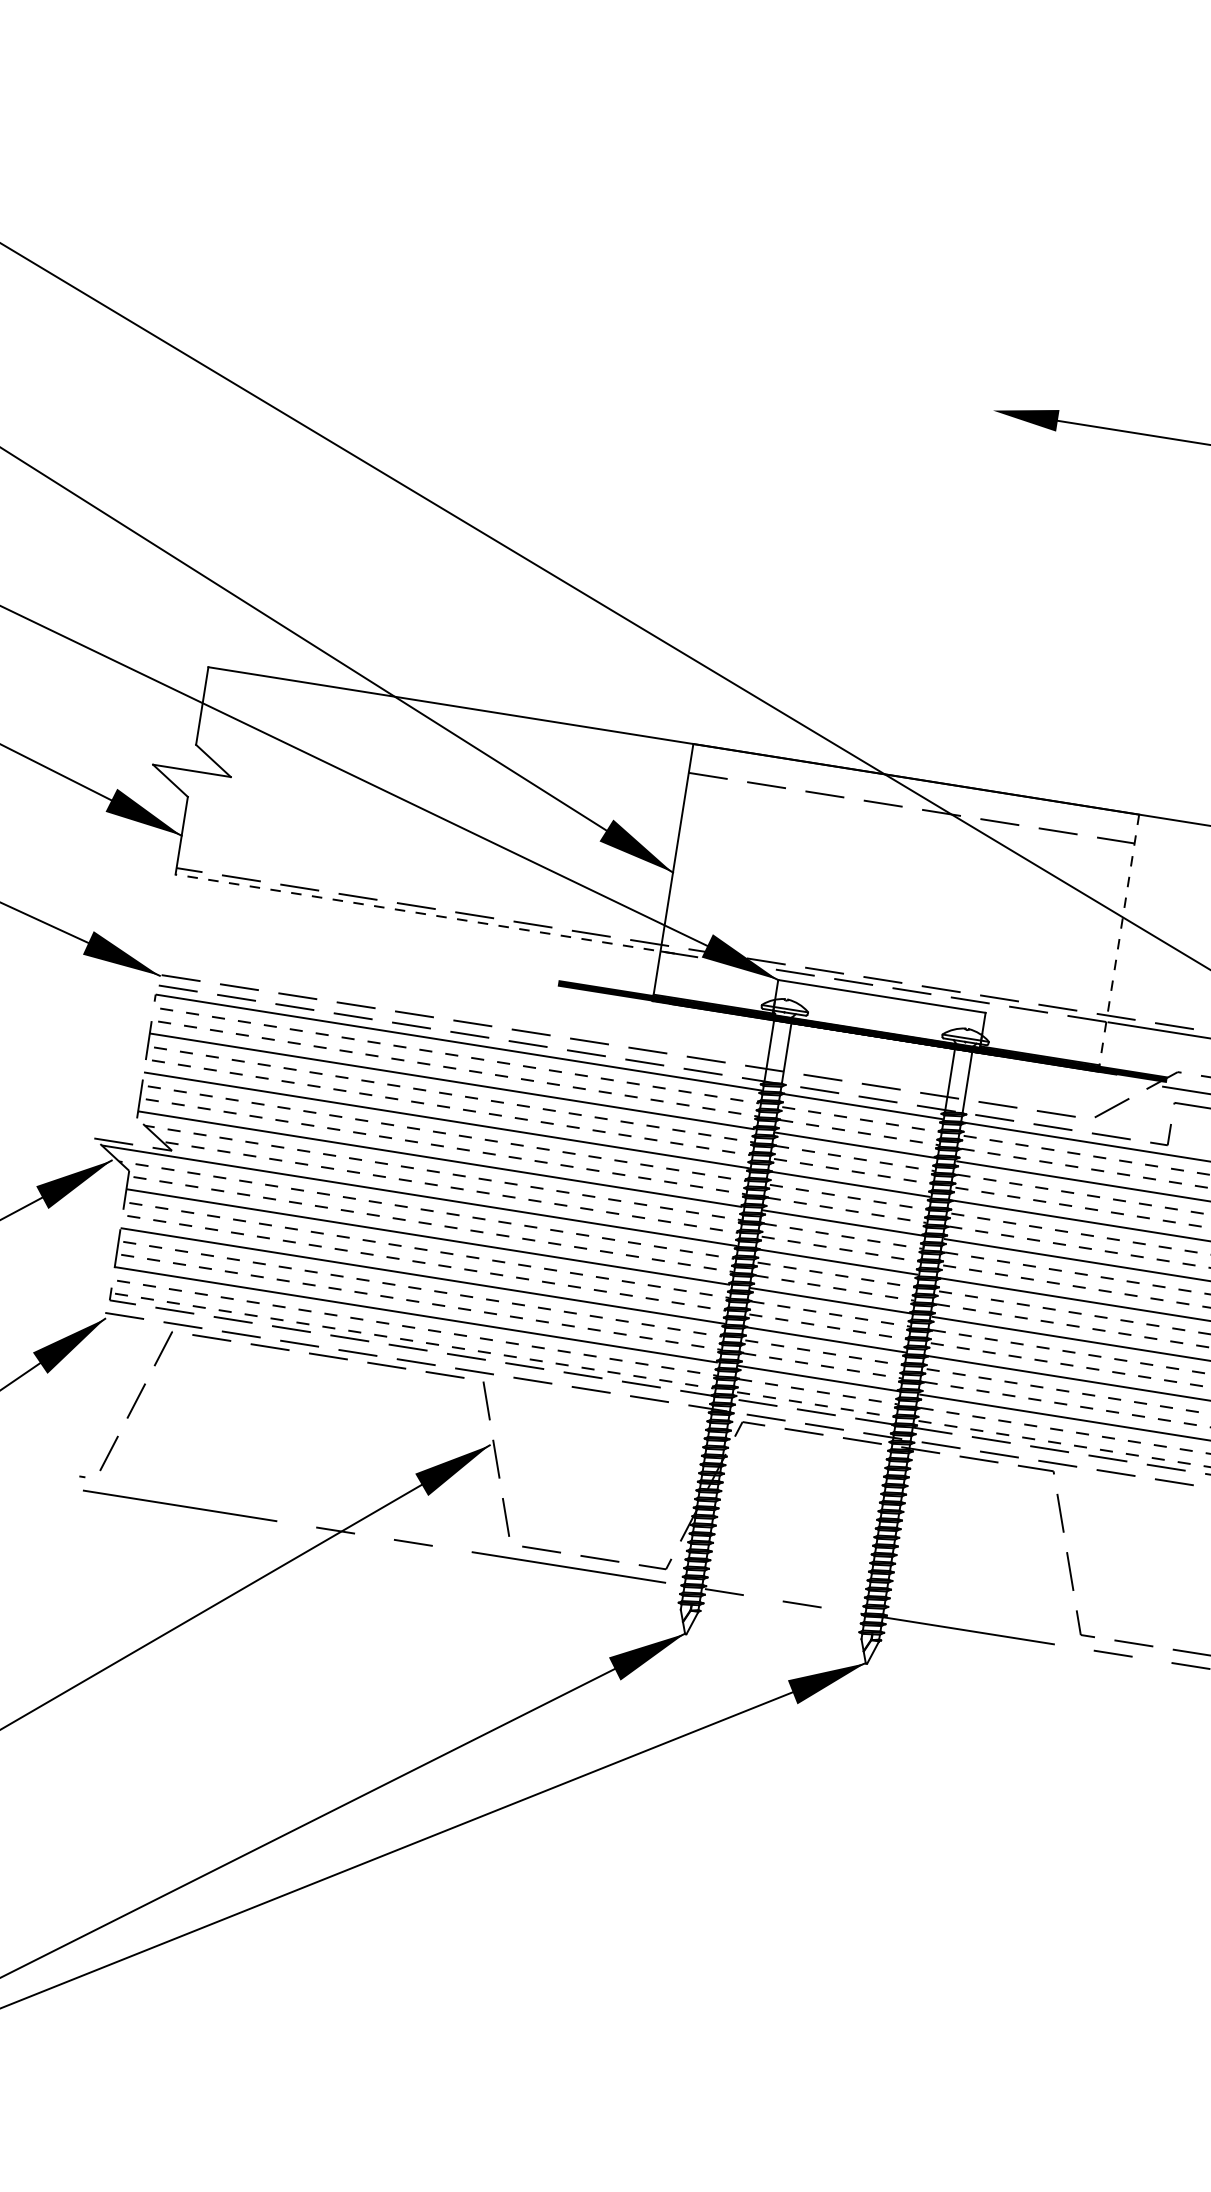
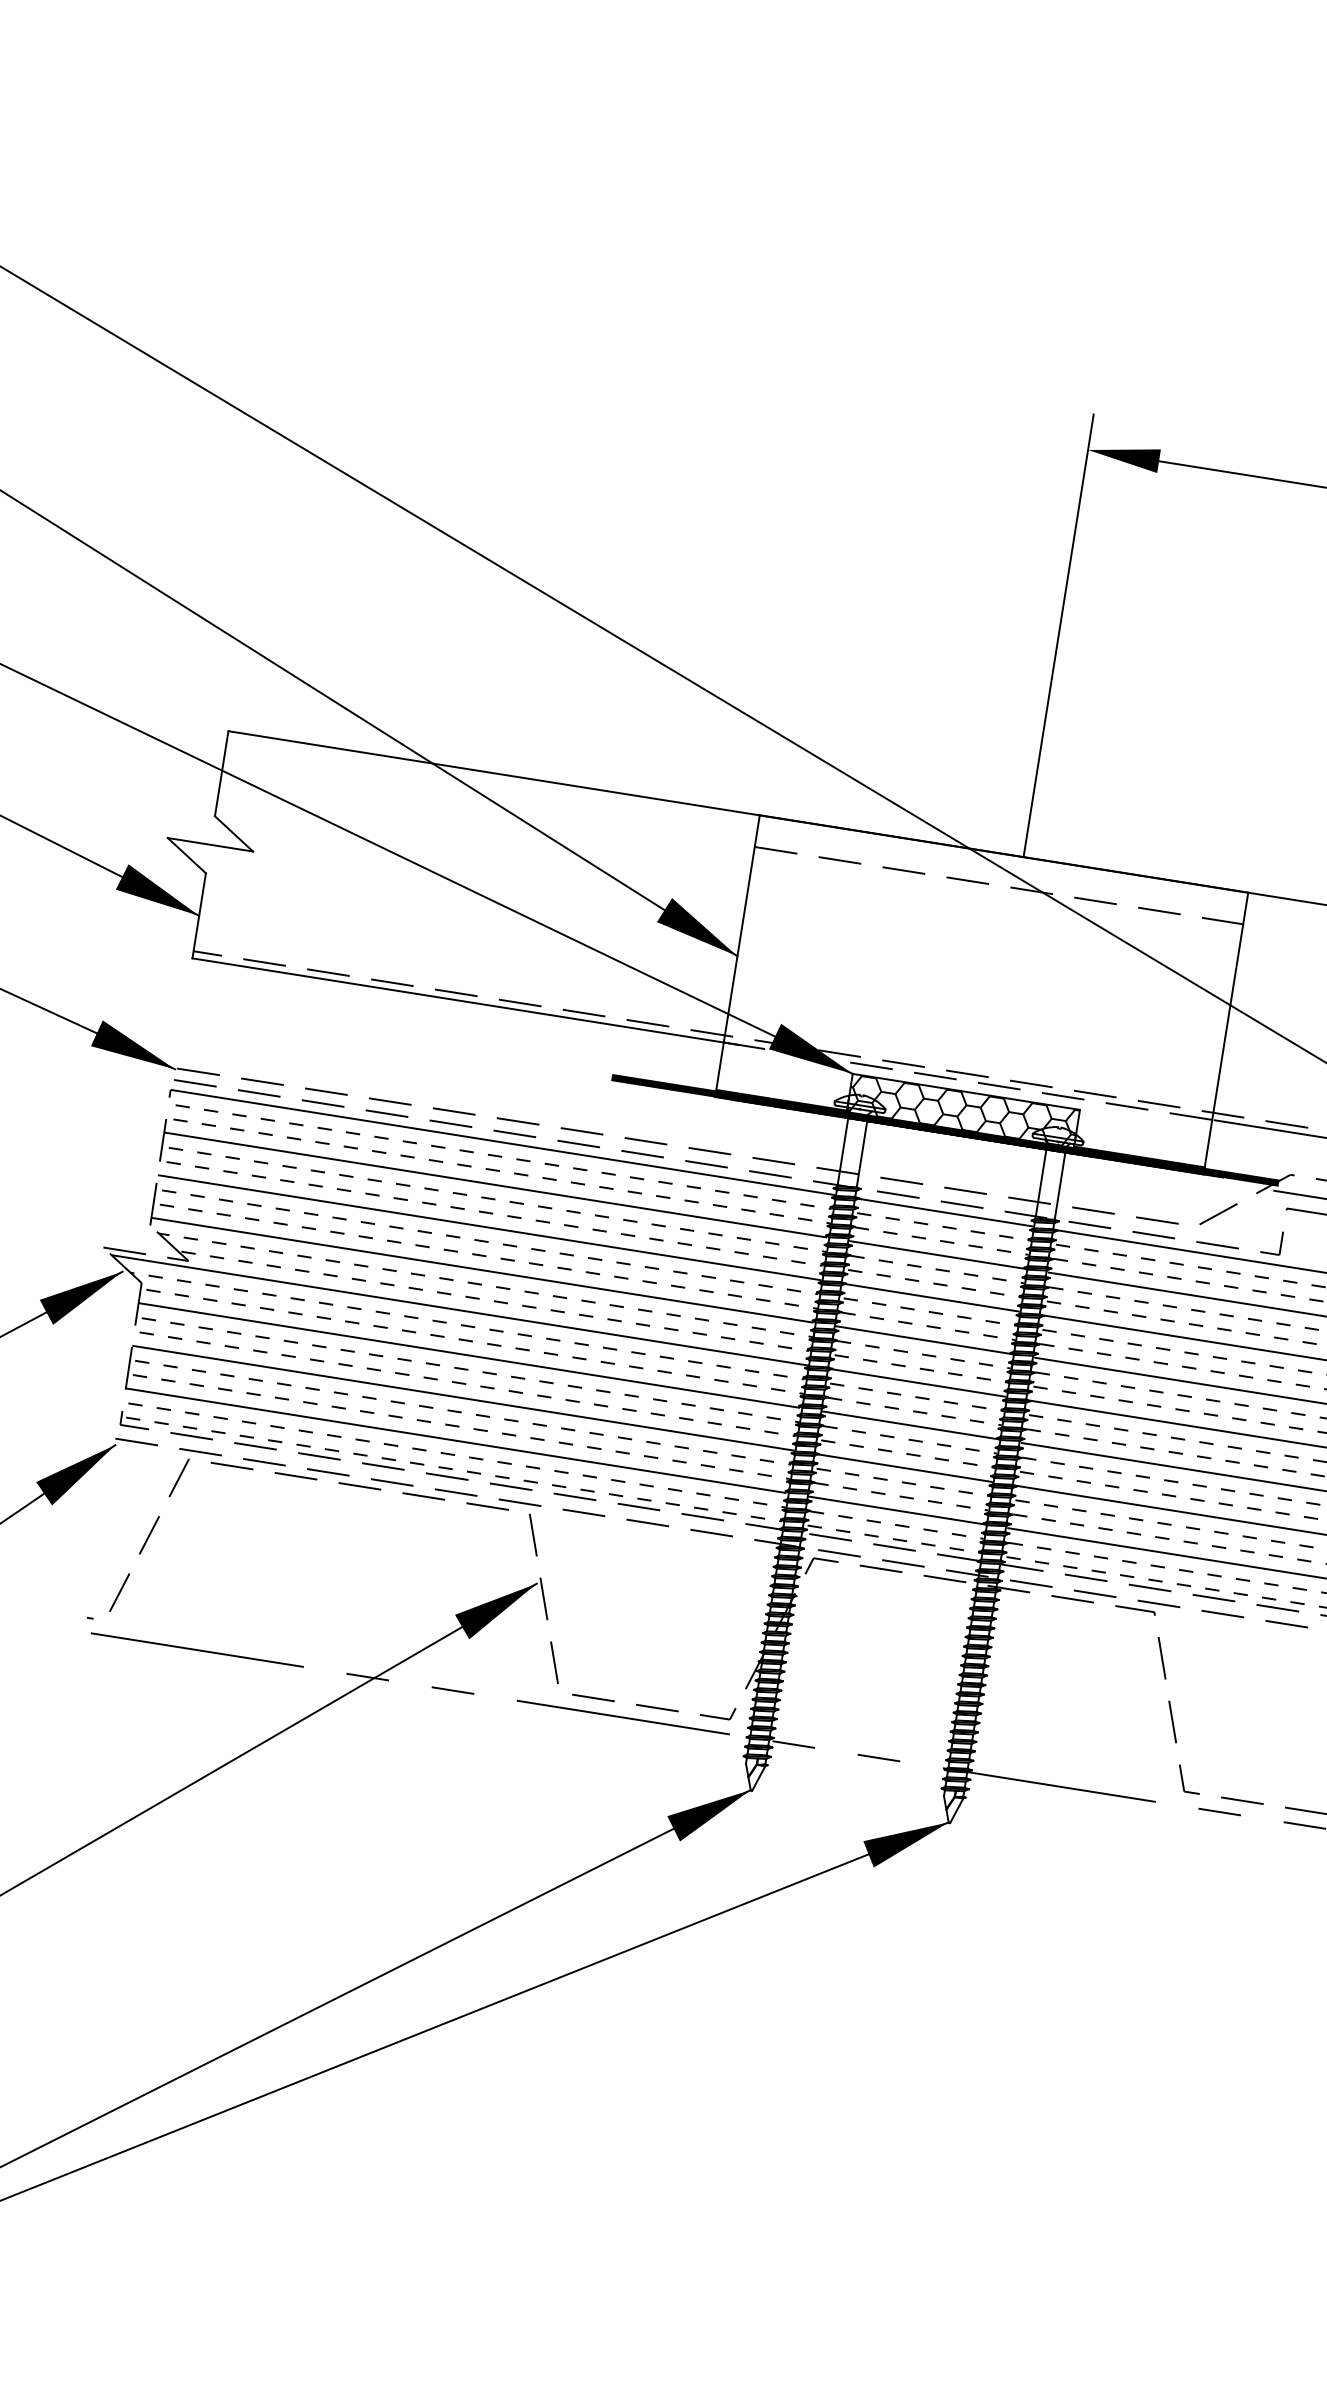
line: (966, 579) -> (1058, 635), added
line: (424, 913) -> (465, 1001), dashed -> solid
line: (1118, 943) -> (1225, 1033), dashed -> solid
hatch: (878, 1016) -> (962, 1113), added

